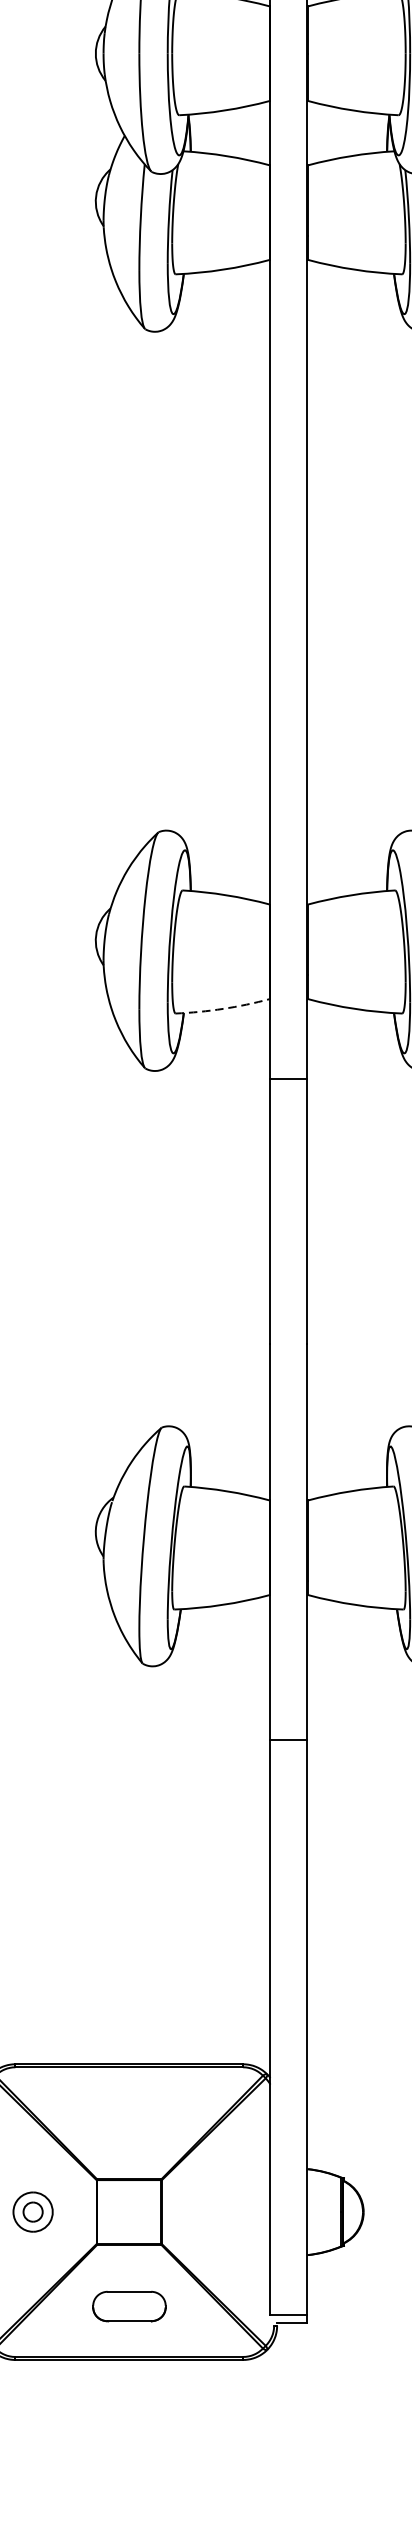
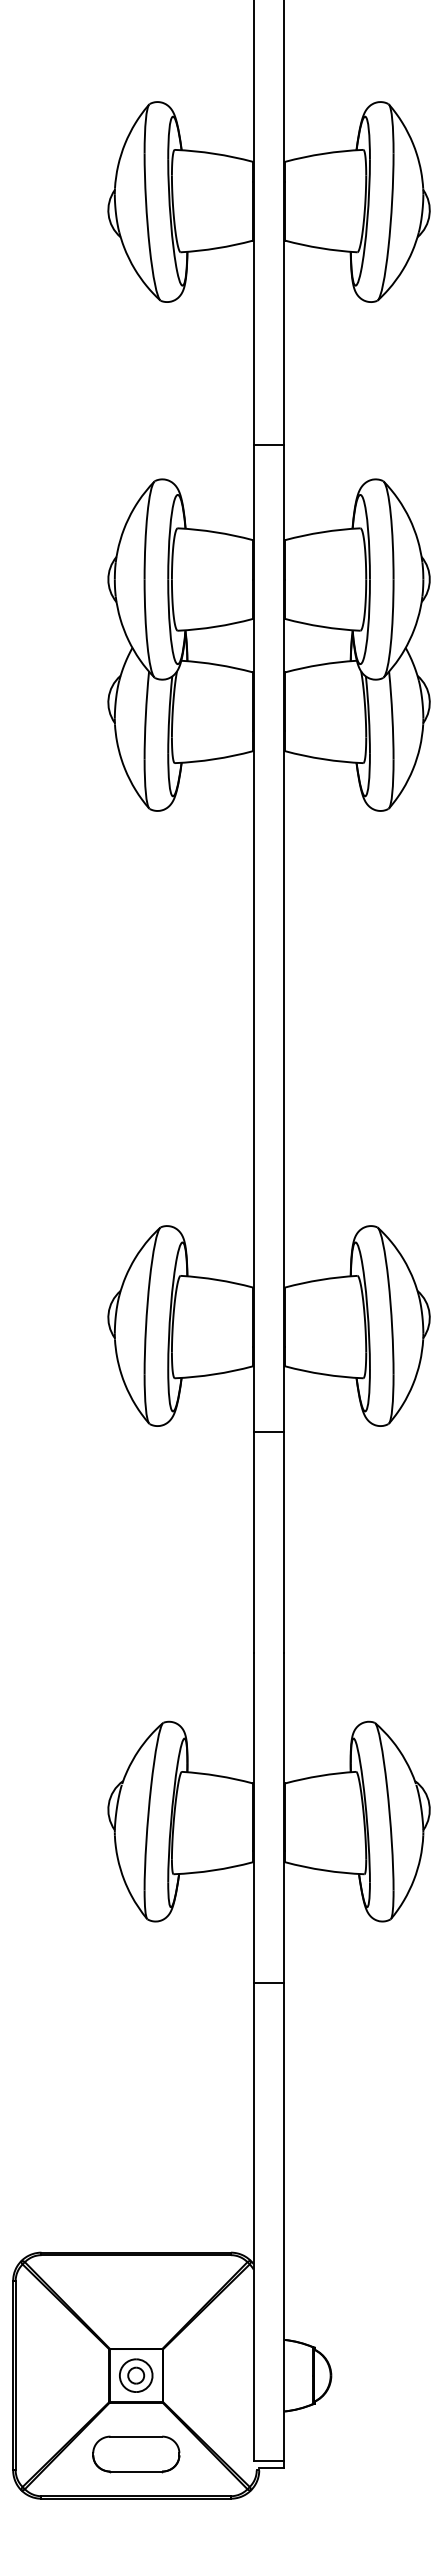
arc: (223, 1008) -> (214, 1374), dashed -> solid
part: (33, 2211) -> (136, 2375), moved
part: (129, 2306) -> (136, 2454), size x1.43

